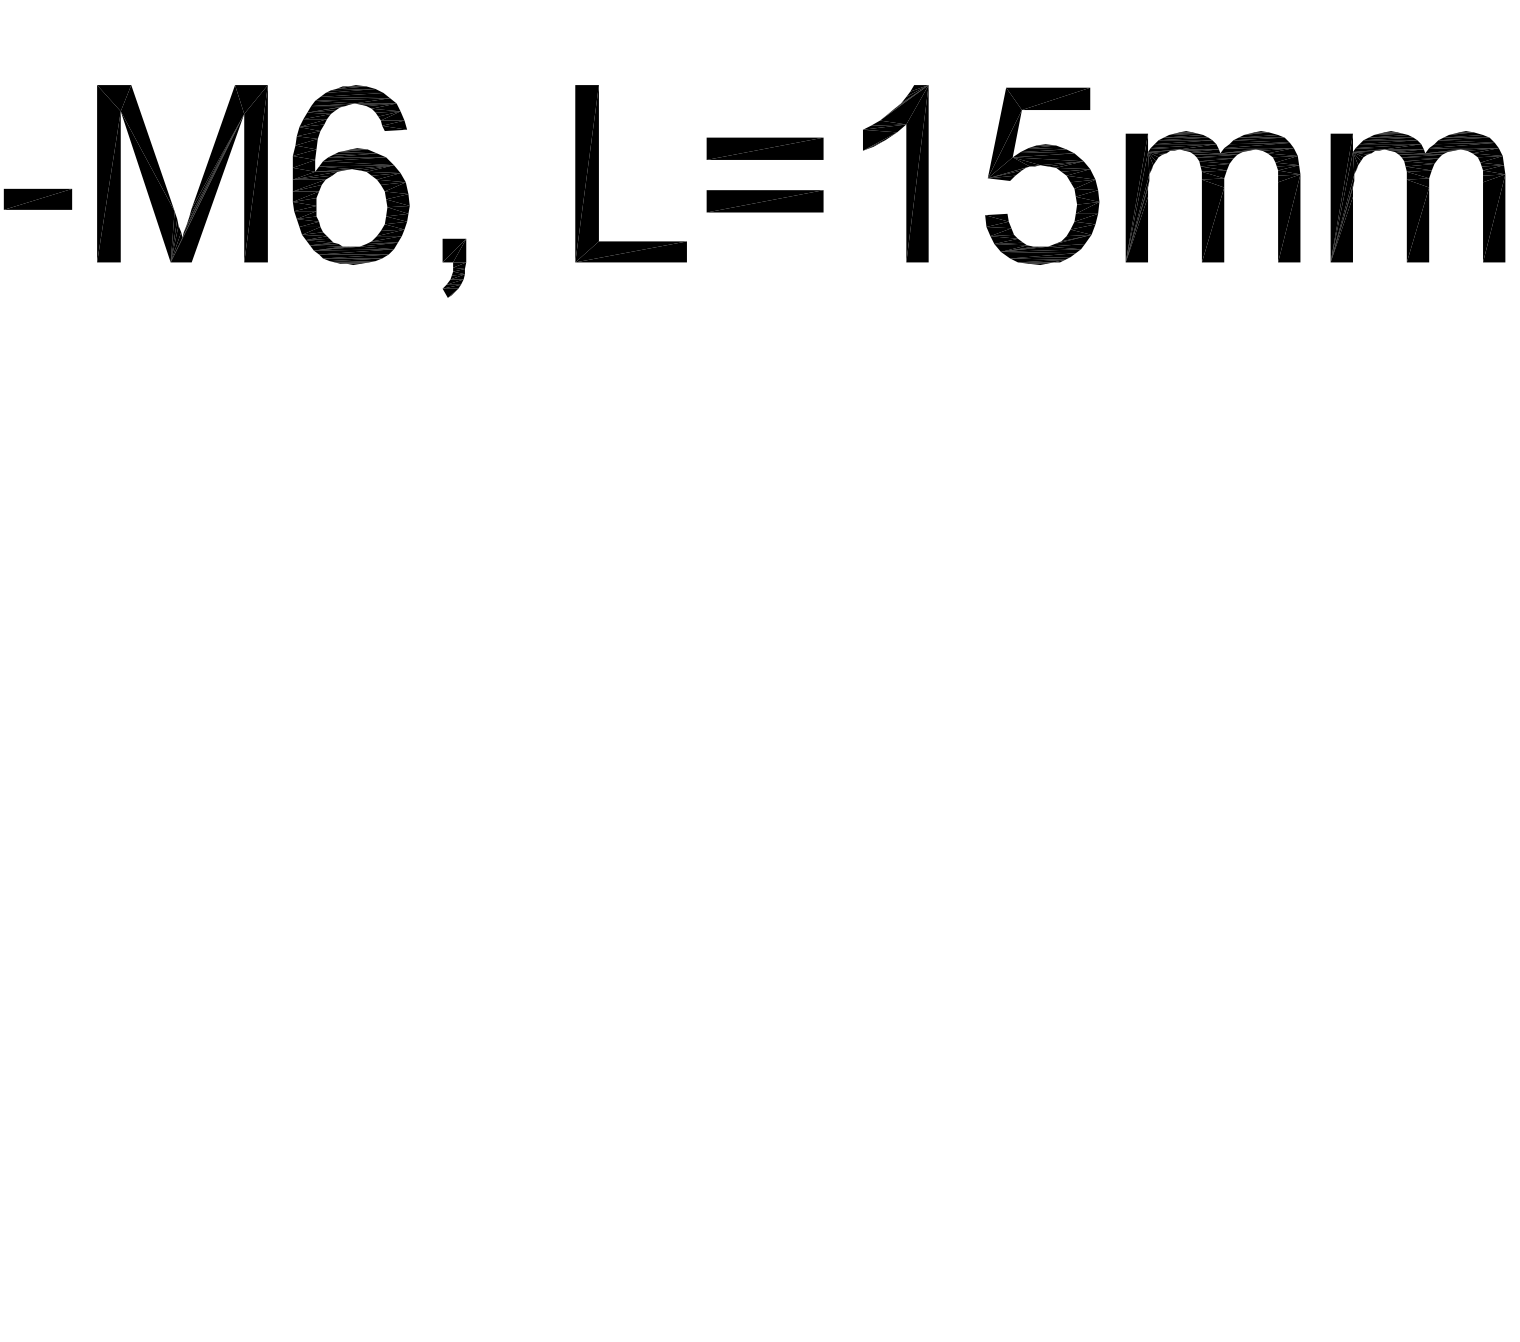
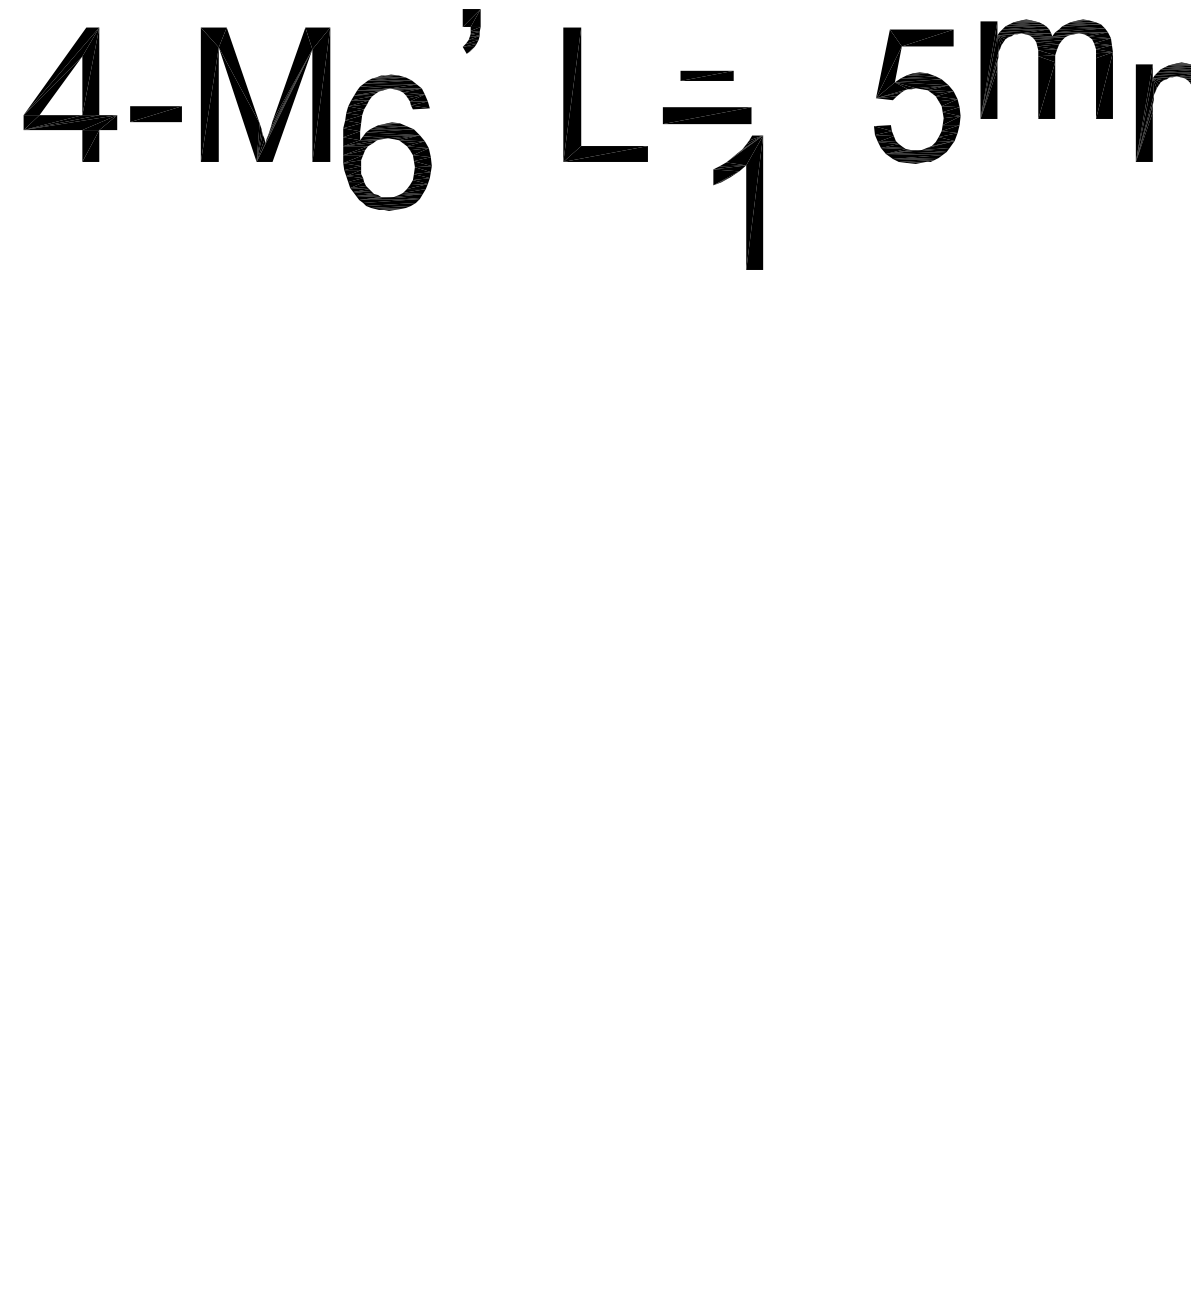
part: (764, 148) -> (706, 75), size x0.6
part: (906, 173) -> (746, 202), moved
part: (351, 174) -> (387, 142), moved
part: (1212, 195) -> (1046, 68), moved
part: (454, 268) -> (471, 31), moved

